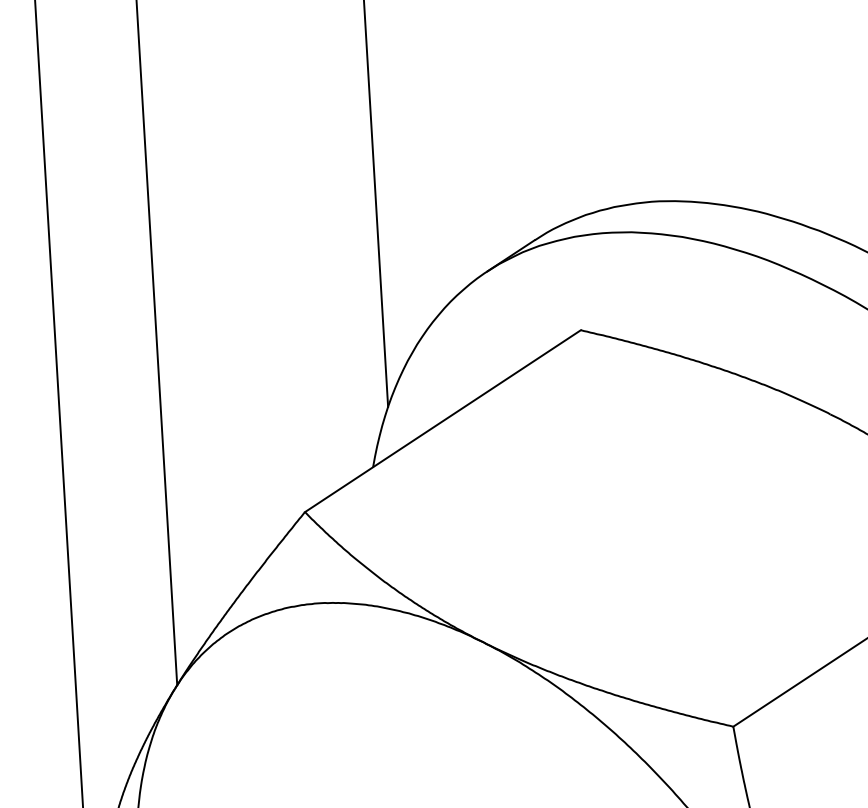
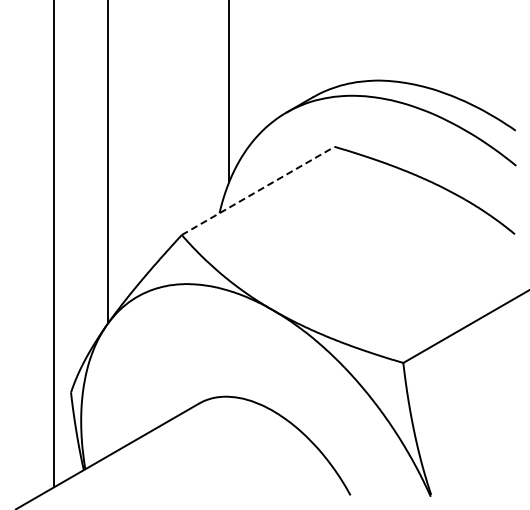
line: (443, 420) -> (258, 190), solid -> dashed

